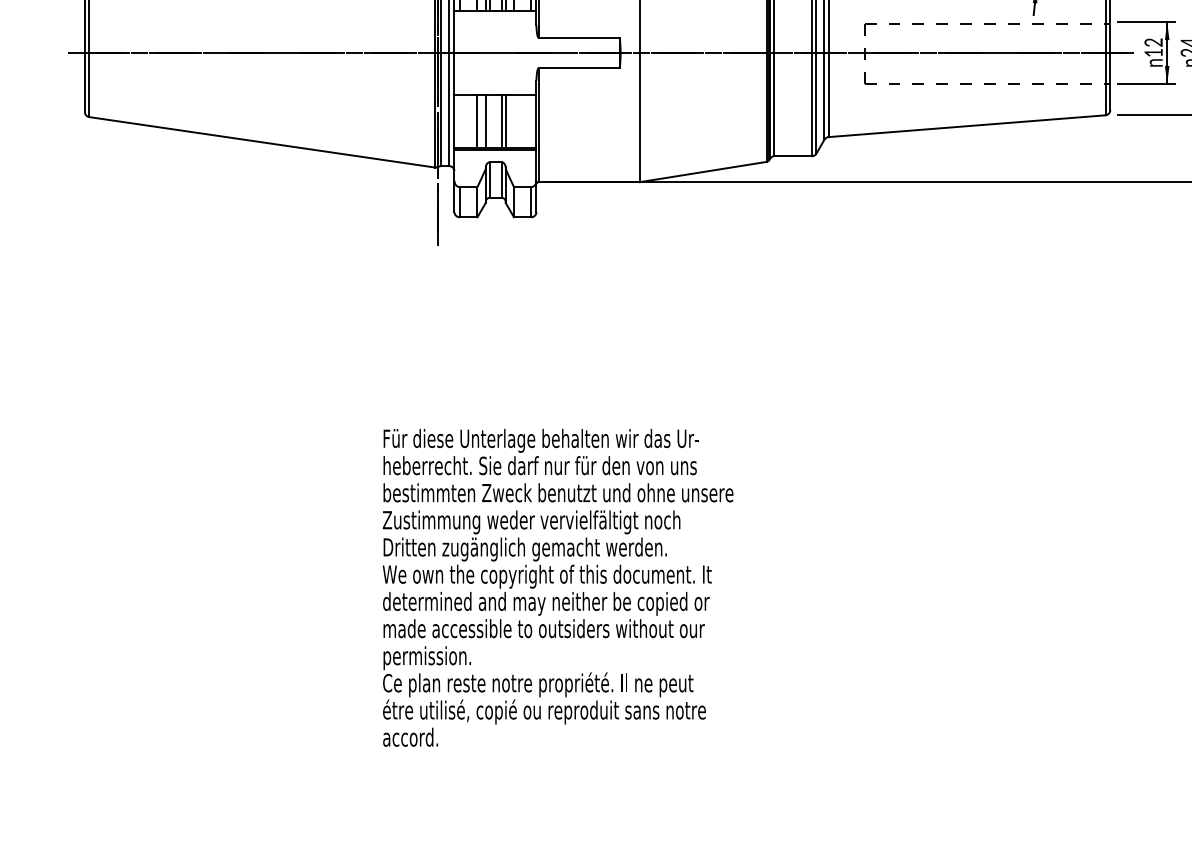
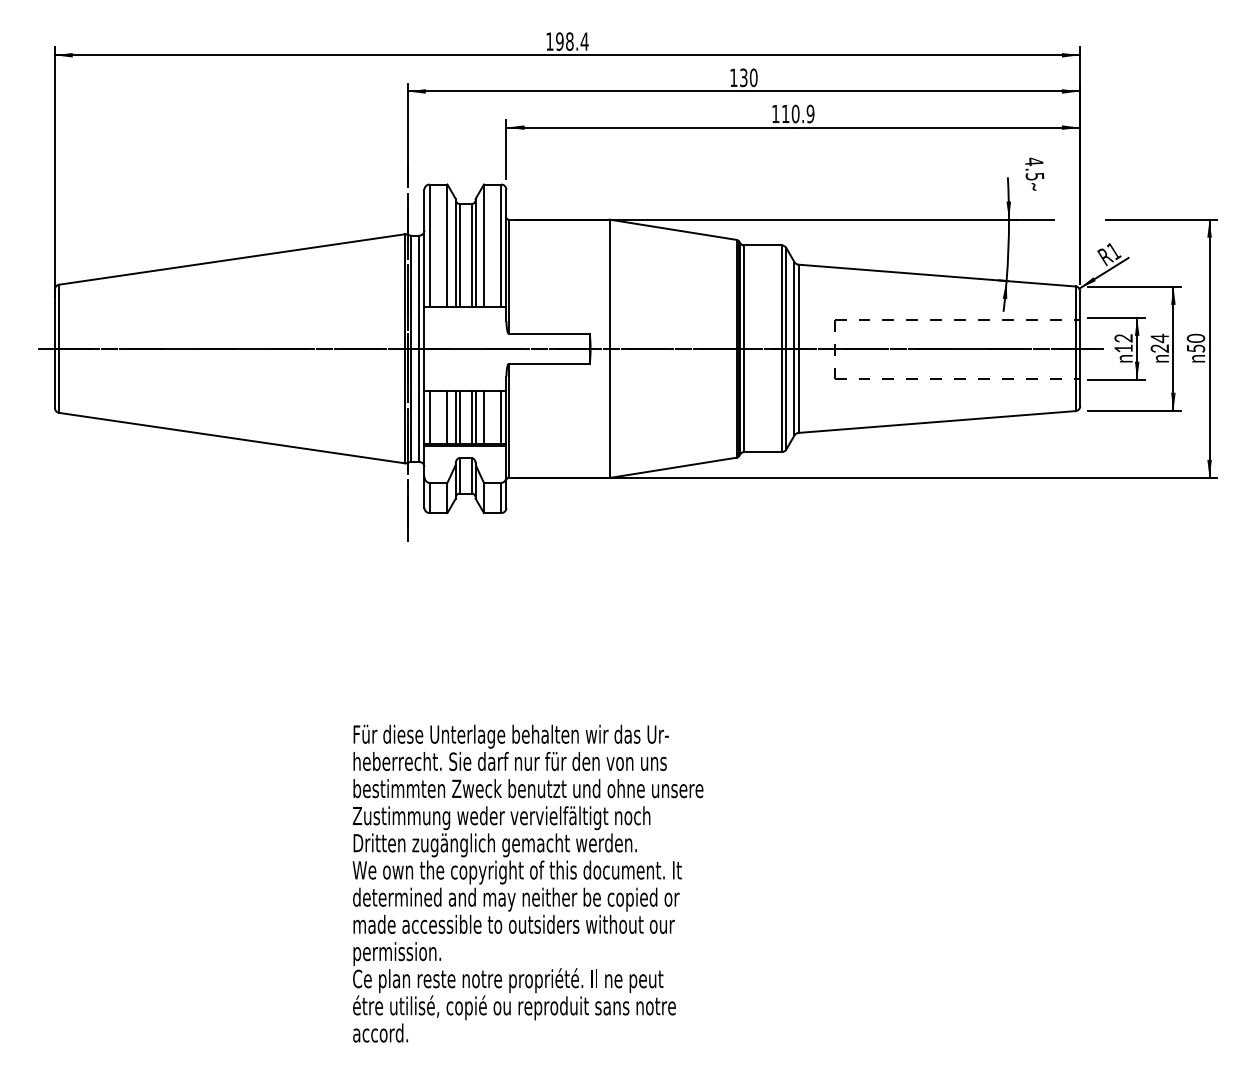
line: (459, 120) -> (429, 416), added
line: (489, 120) -> (459, 416), added
line: (513, 120) -> (483, 416), added
line: (531, 120) -> (501, 416), added

